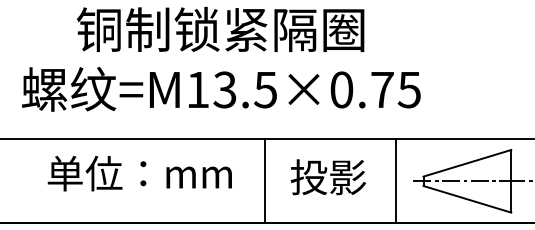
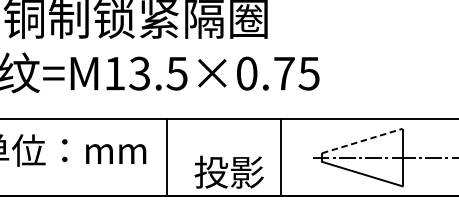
line: (467, 163) -> (362, 141), solid -> dashed
text: (327, 177) -> (228, 172), moved
line: (265, 181) -> (166, 157), moved
line: (396, 181) -> (281, 157), moved

